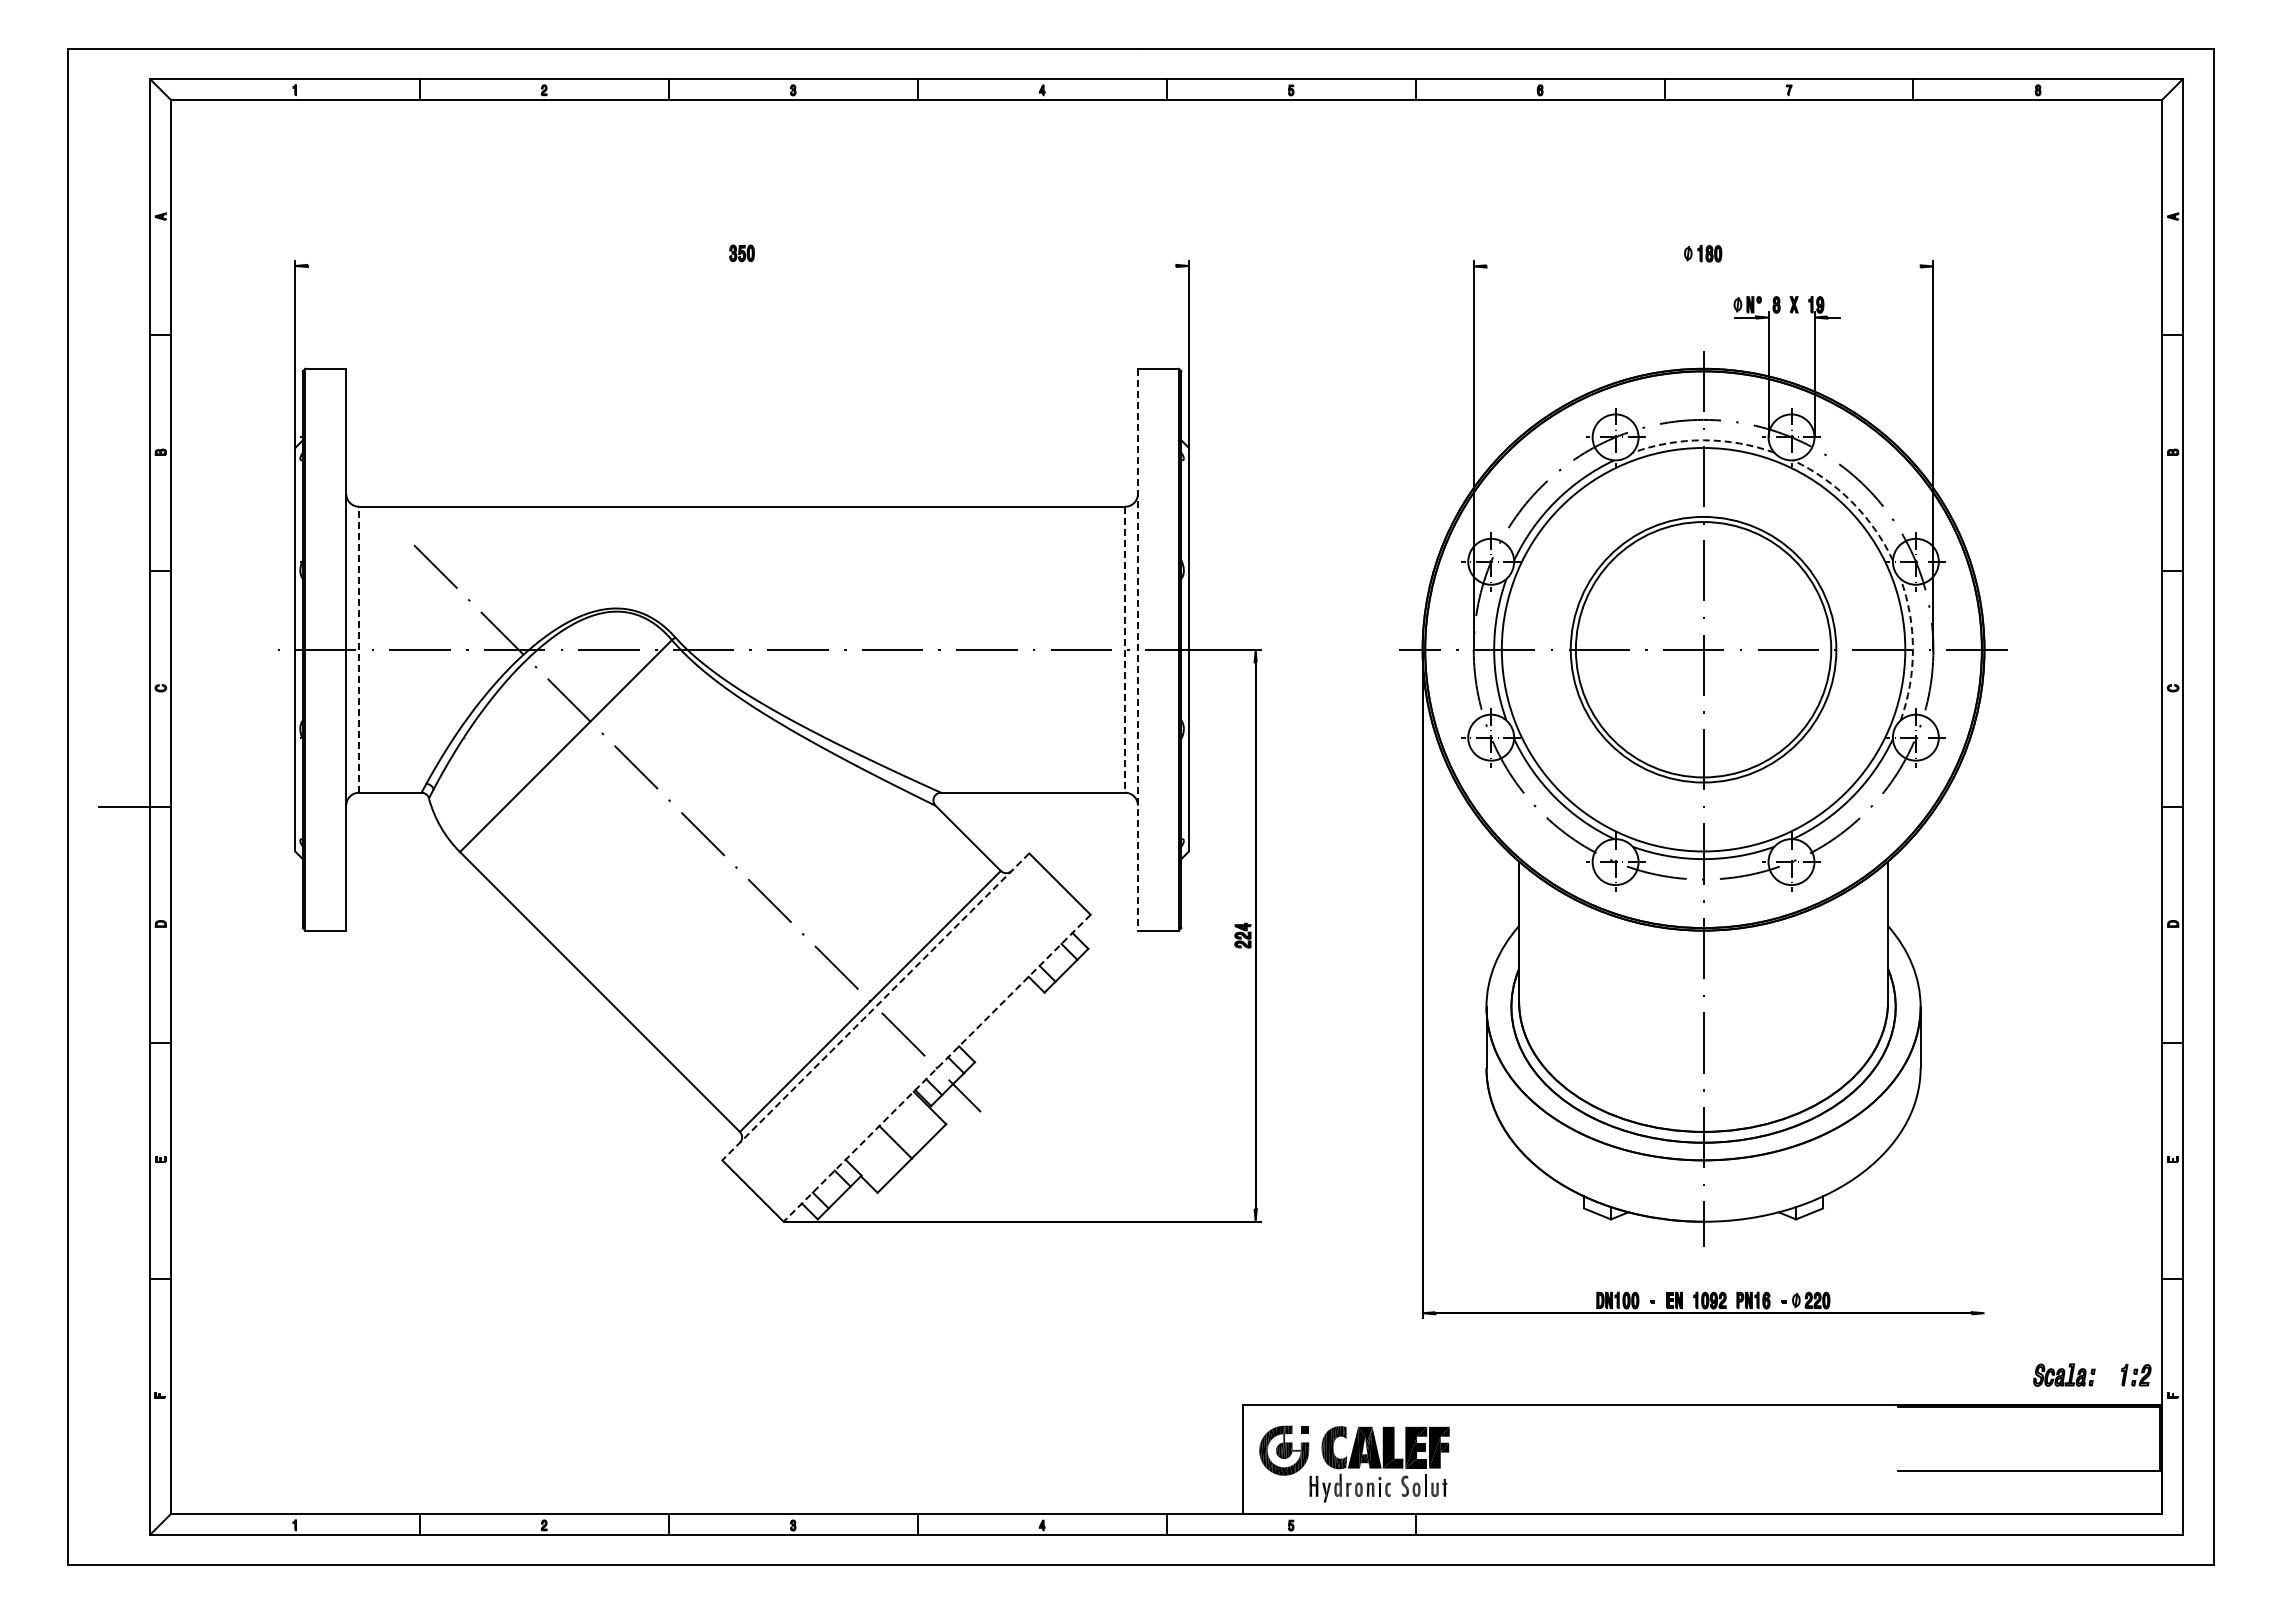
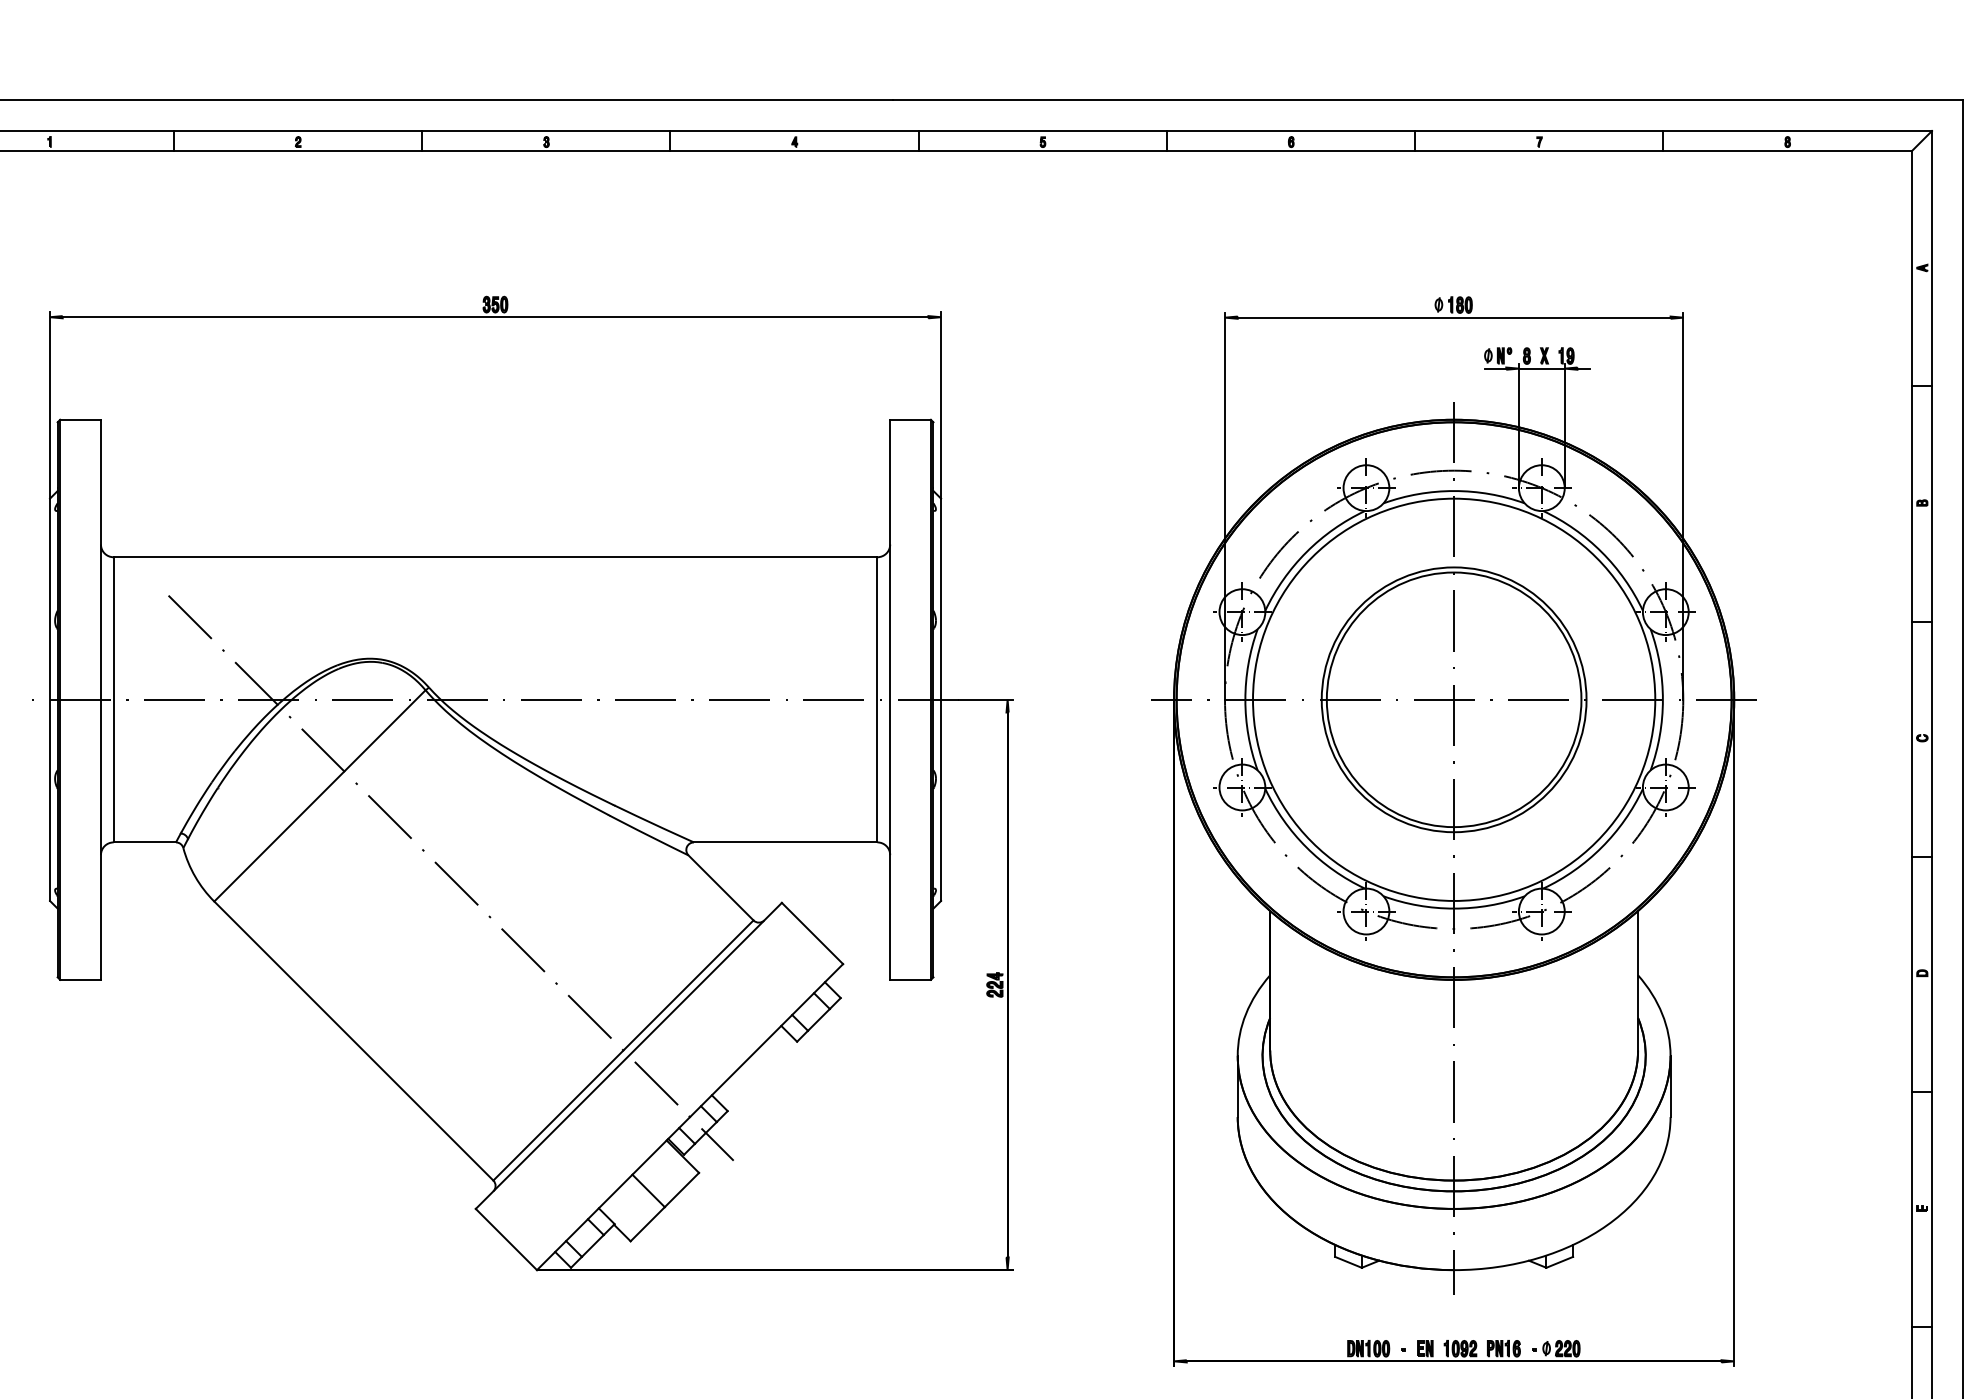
line: (741, 265) -> (494, 316), added
line: (1703, 266) -> (1454, 317), added
line: (1791, 317) -> (1541, 368), added
arc: (1703, 440) -> (1454, 491), dashed -> solid
arc: (1851, 501) -> (1601, 552), dashed -> solid
line: (359, 649) -> (114, 699), dashed -> solid
line: (1137, 649) -> (889, 699), dashed -> solid
arc: (1912, 649) -> (1662, 699), dashed -> solid
line: (1125, 650) -> (877, 700), dashed -> solid
line: (1984, 983) -> (1734, 1032), added
line: (875, 1007) -> (628, 1056), dashed -> solid
line: (936, 1068) -> (689, 1117), dashed -> solid

